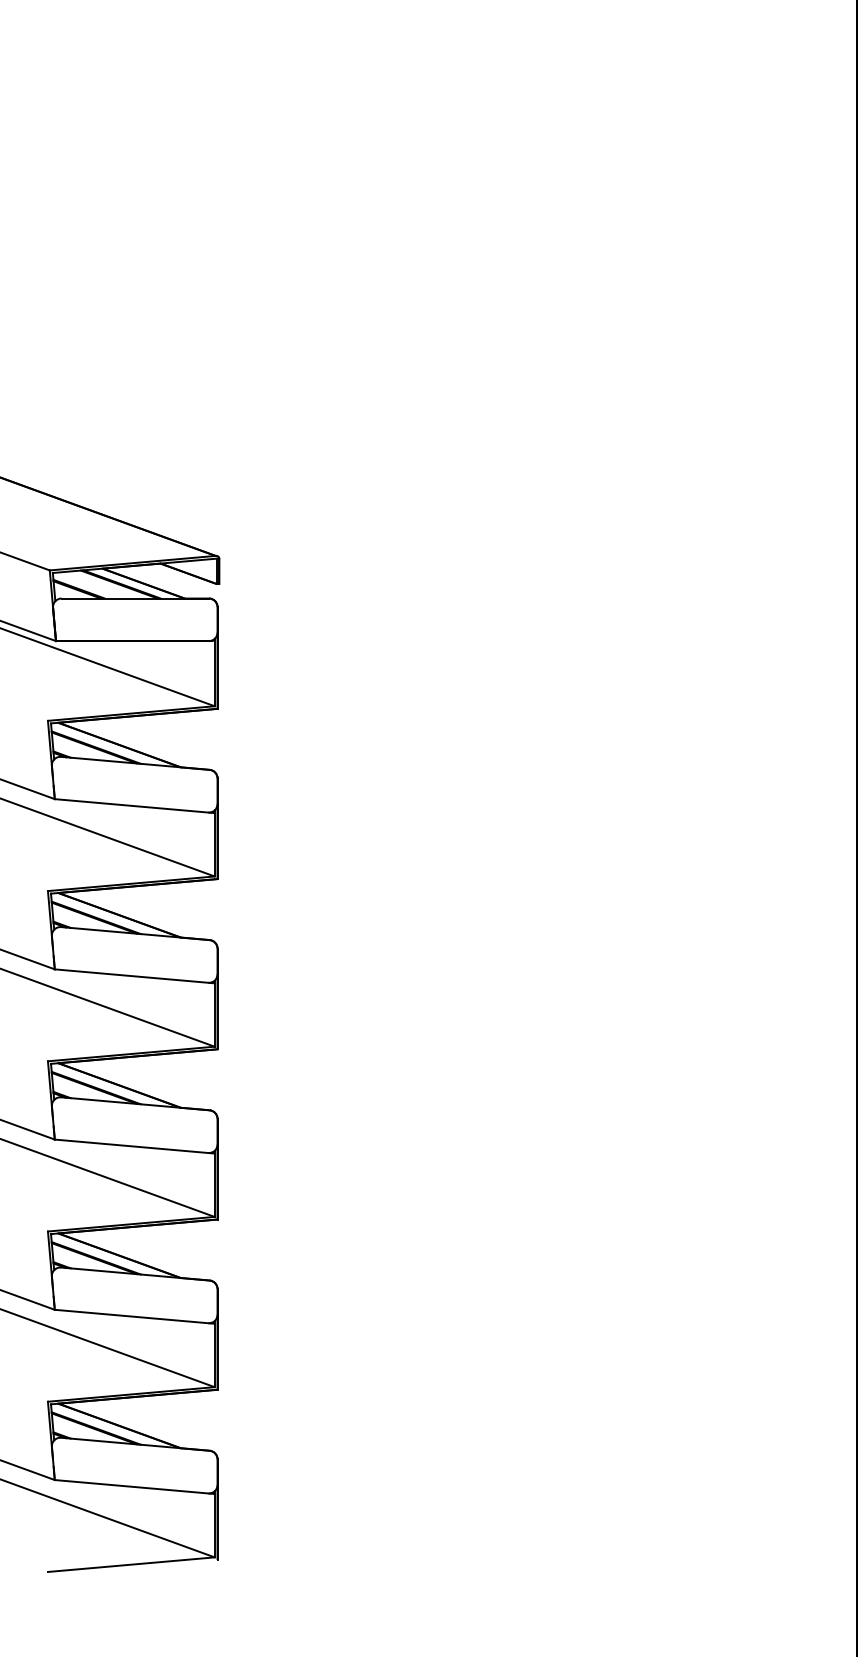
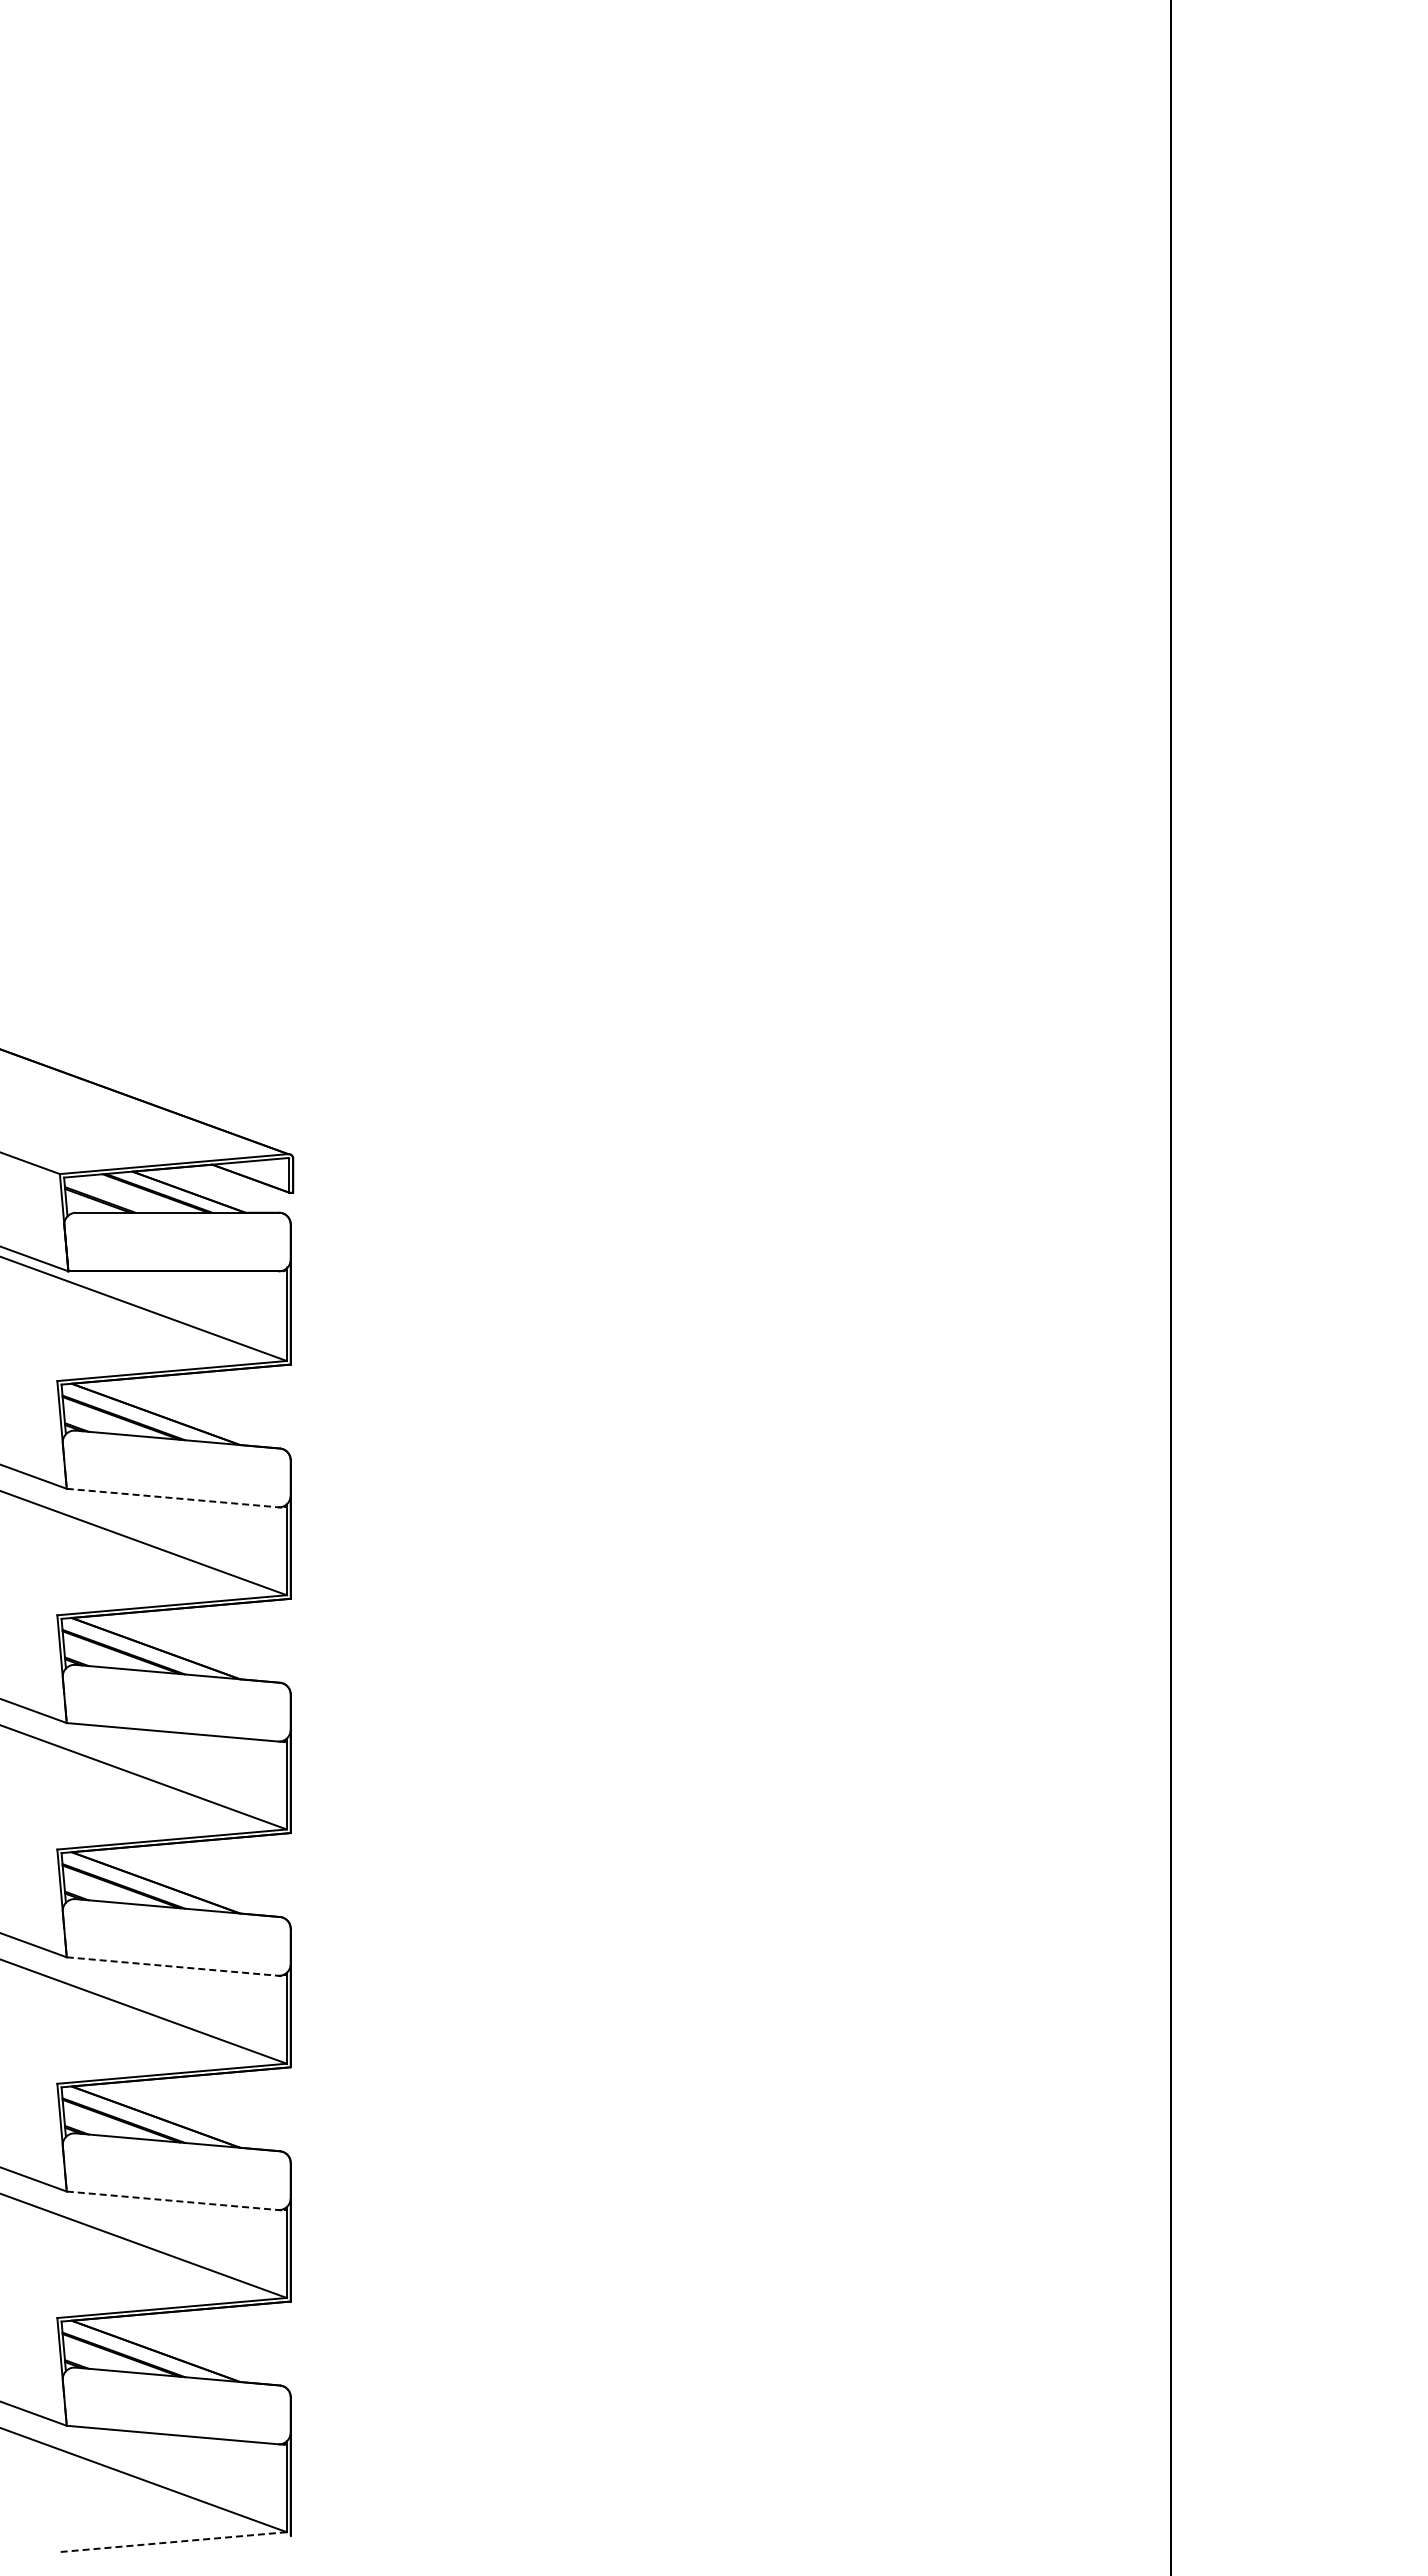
line: (134, 806) -> (176, 1498), solid -> dashed
line: (134, 1146) -> (176, 1966), solid -> dashed
line: (134, 1317) -> (176, 2201), solid -> dashed
line: (130, 1564) -> (171, 2542), solid -> dashed

